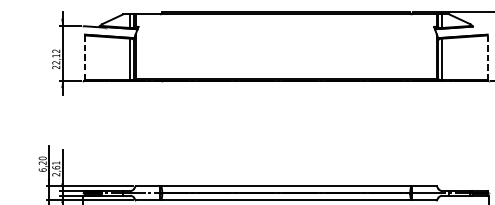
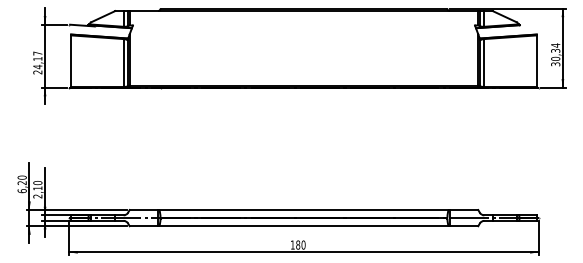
text: (55, 57) -> (37, 60), 22,12 -> 24,17
line: (85, 58) -> (71, 61), dashed -> solid
line: (487, 58) -> (536, 61), dashed -> solid
text: (55, 165) -> (37, 185), 2,61 -> 2,10

